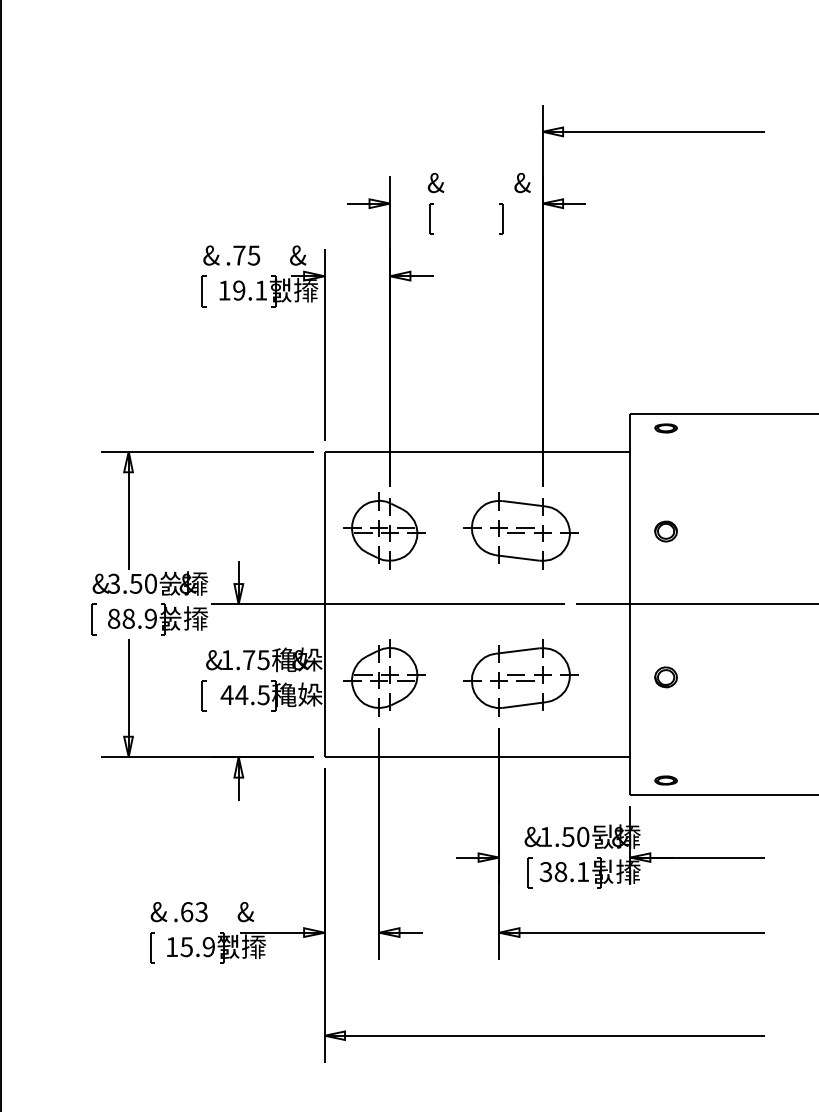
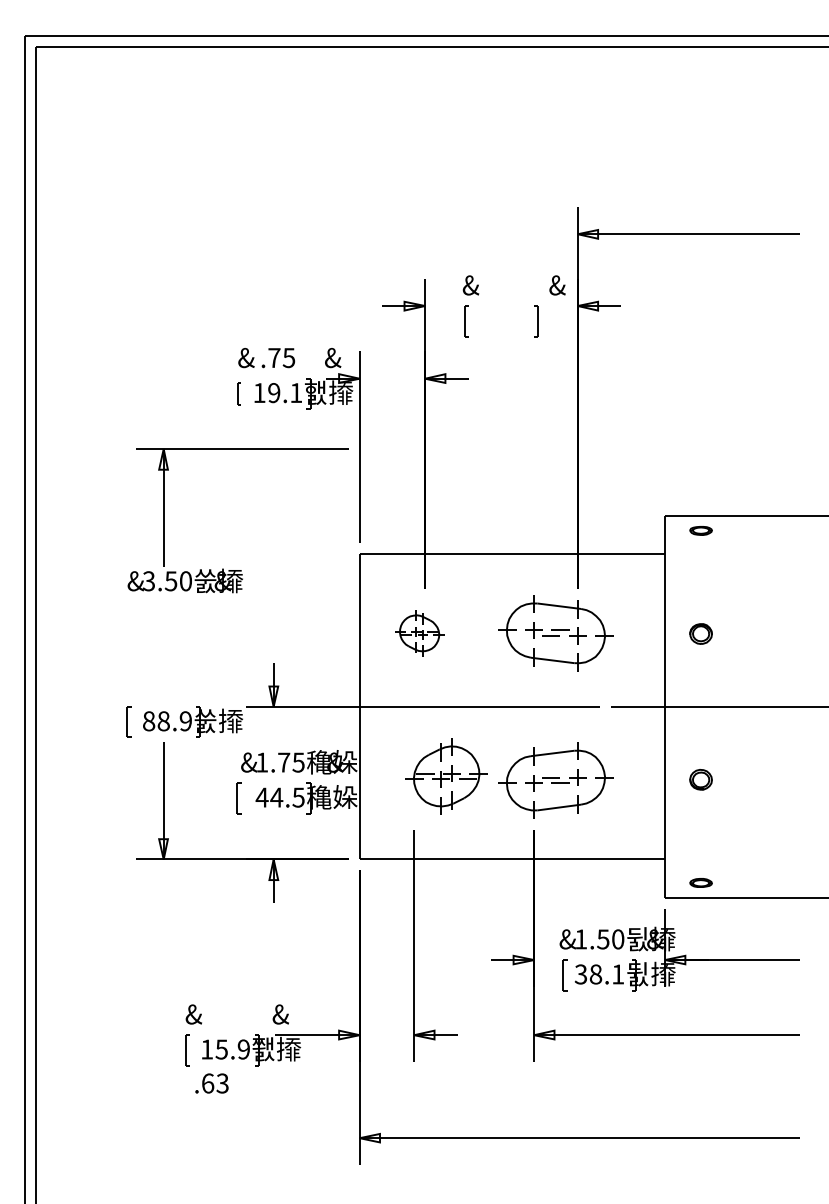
part: (203, 291) -> (238, 393), size x0.7
part: (384, 531) -> (419, 633), size x0.6
part: (188, 571) -> (223, 568), moved
part: (384, 678) -> (446, 776), moved
text: (190, 912) -> (211, 1083), moved

